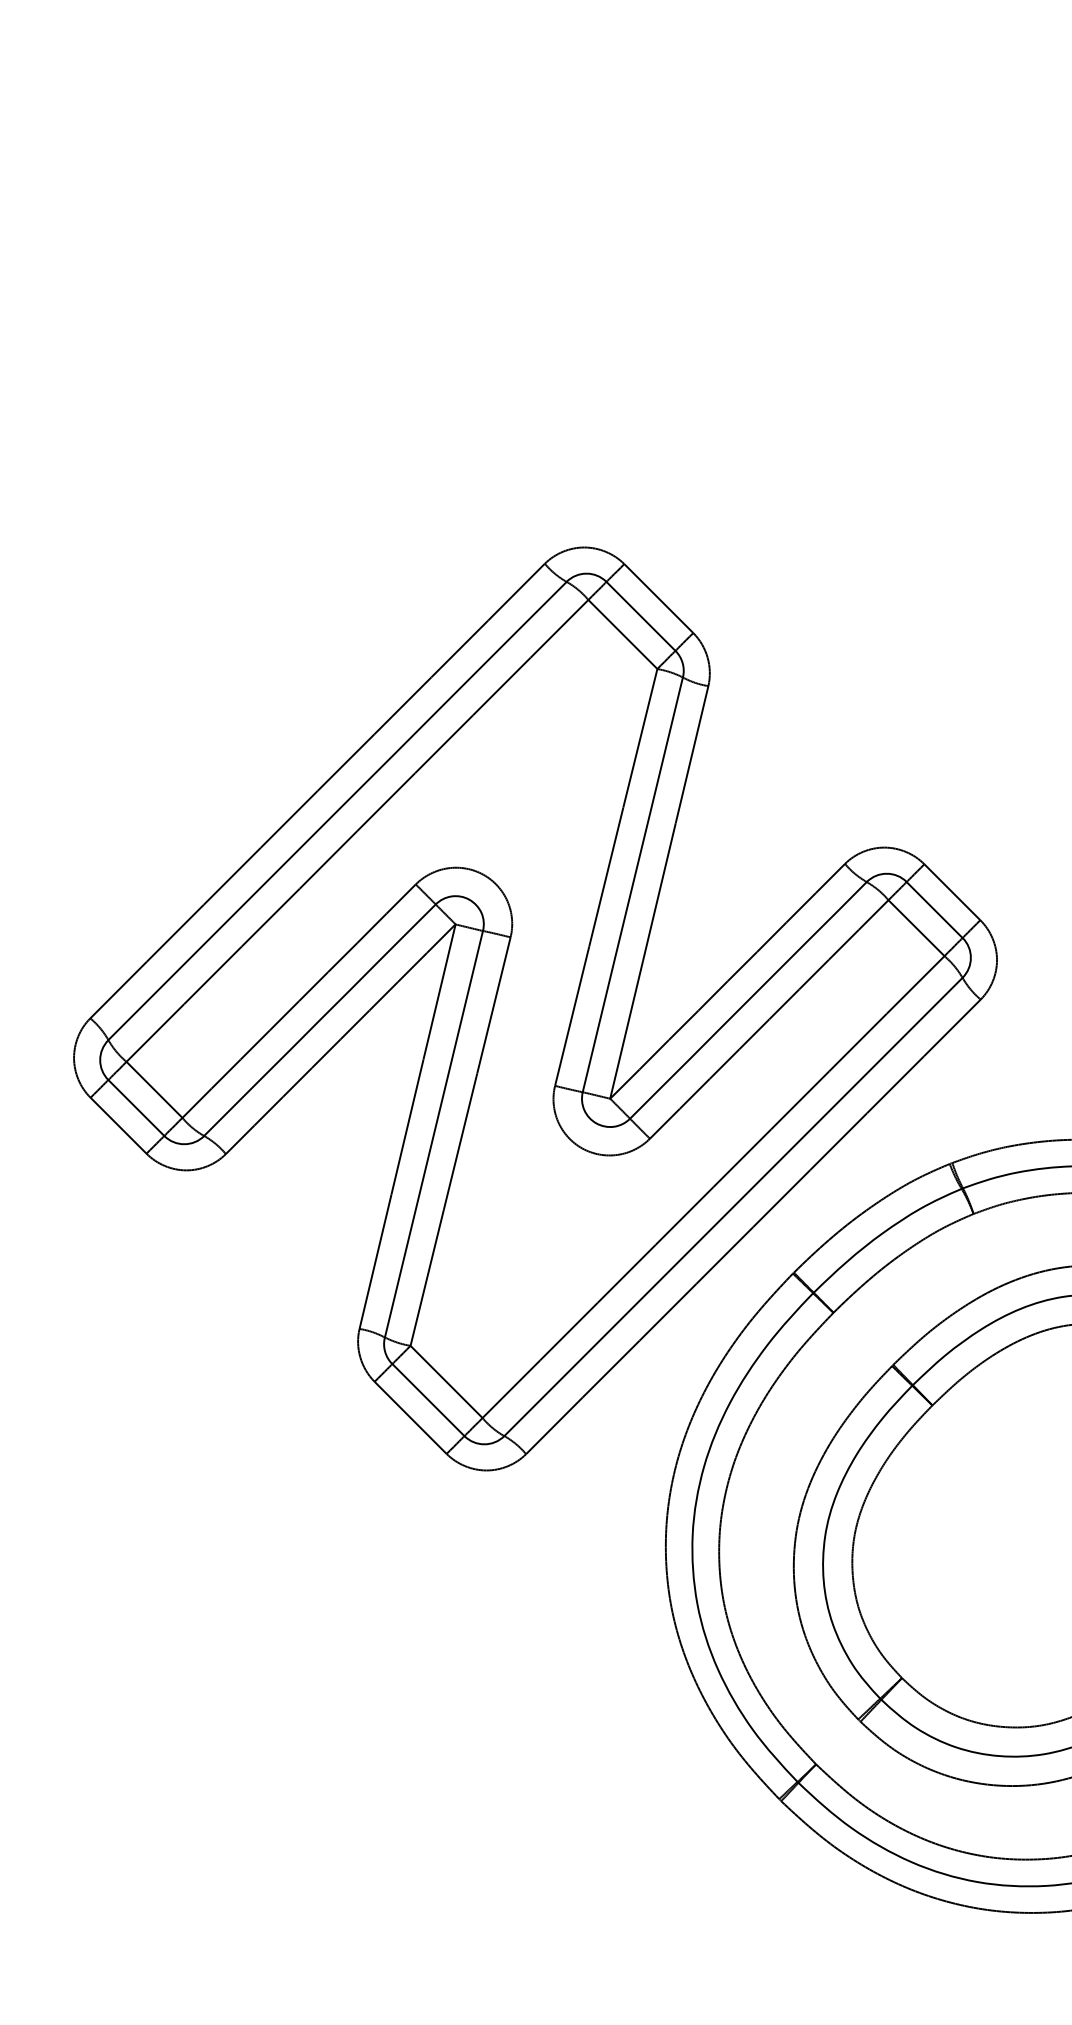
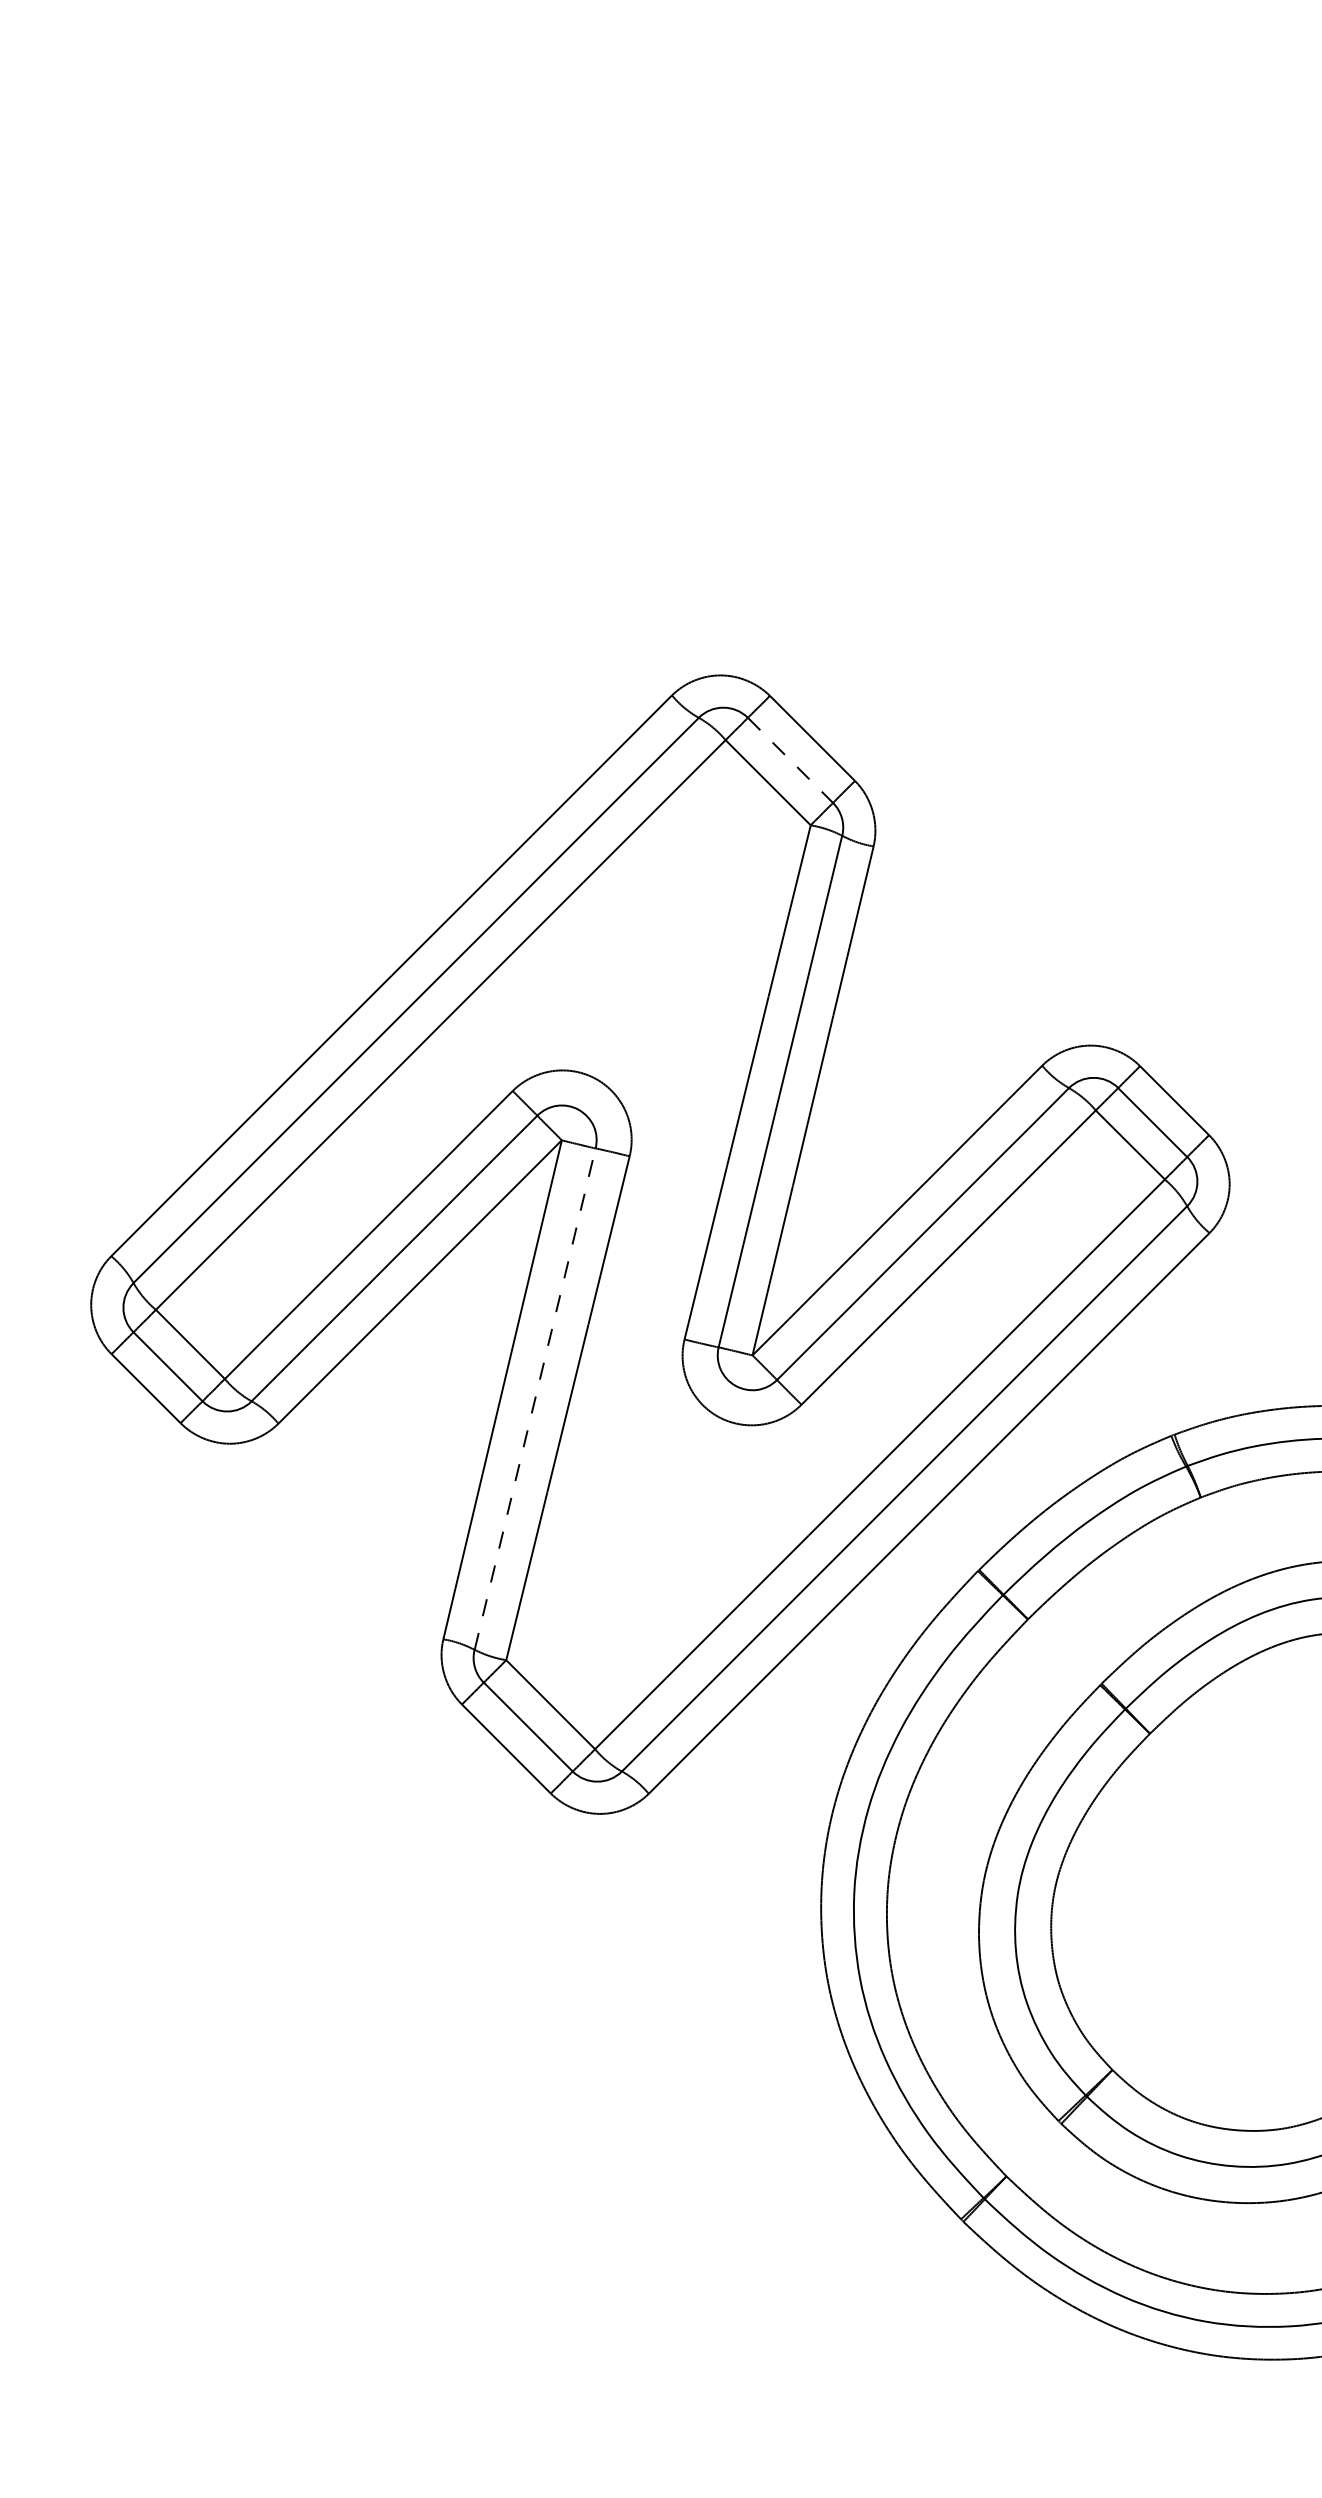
line: (640, 616) -> (790, 760), solid -> dashed
line: (434, 1133) -> (535, 1398), solid -> dashed

